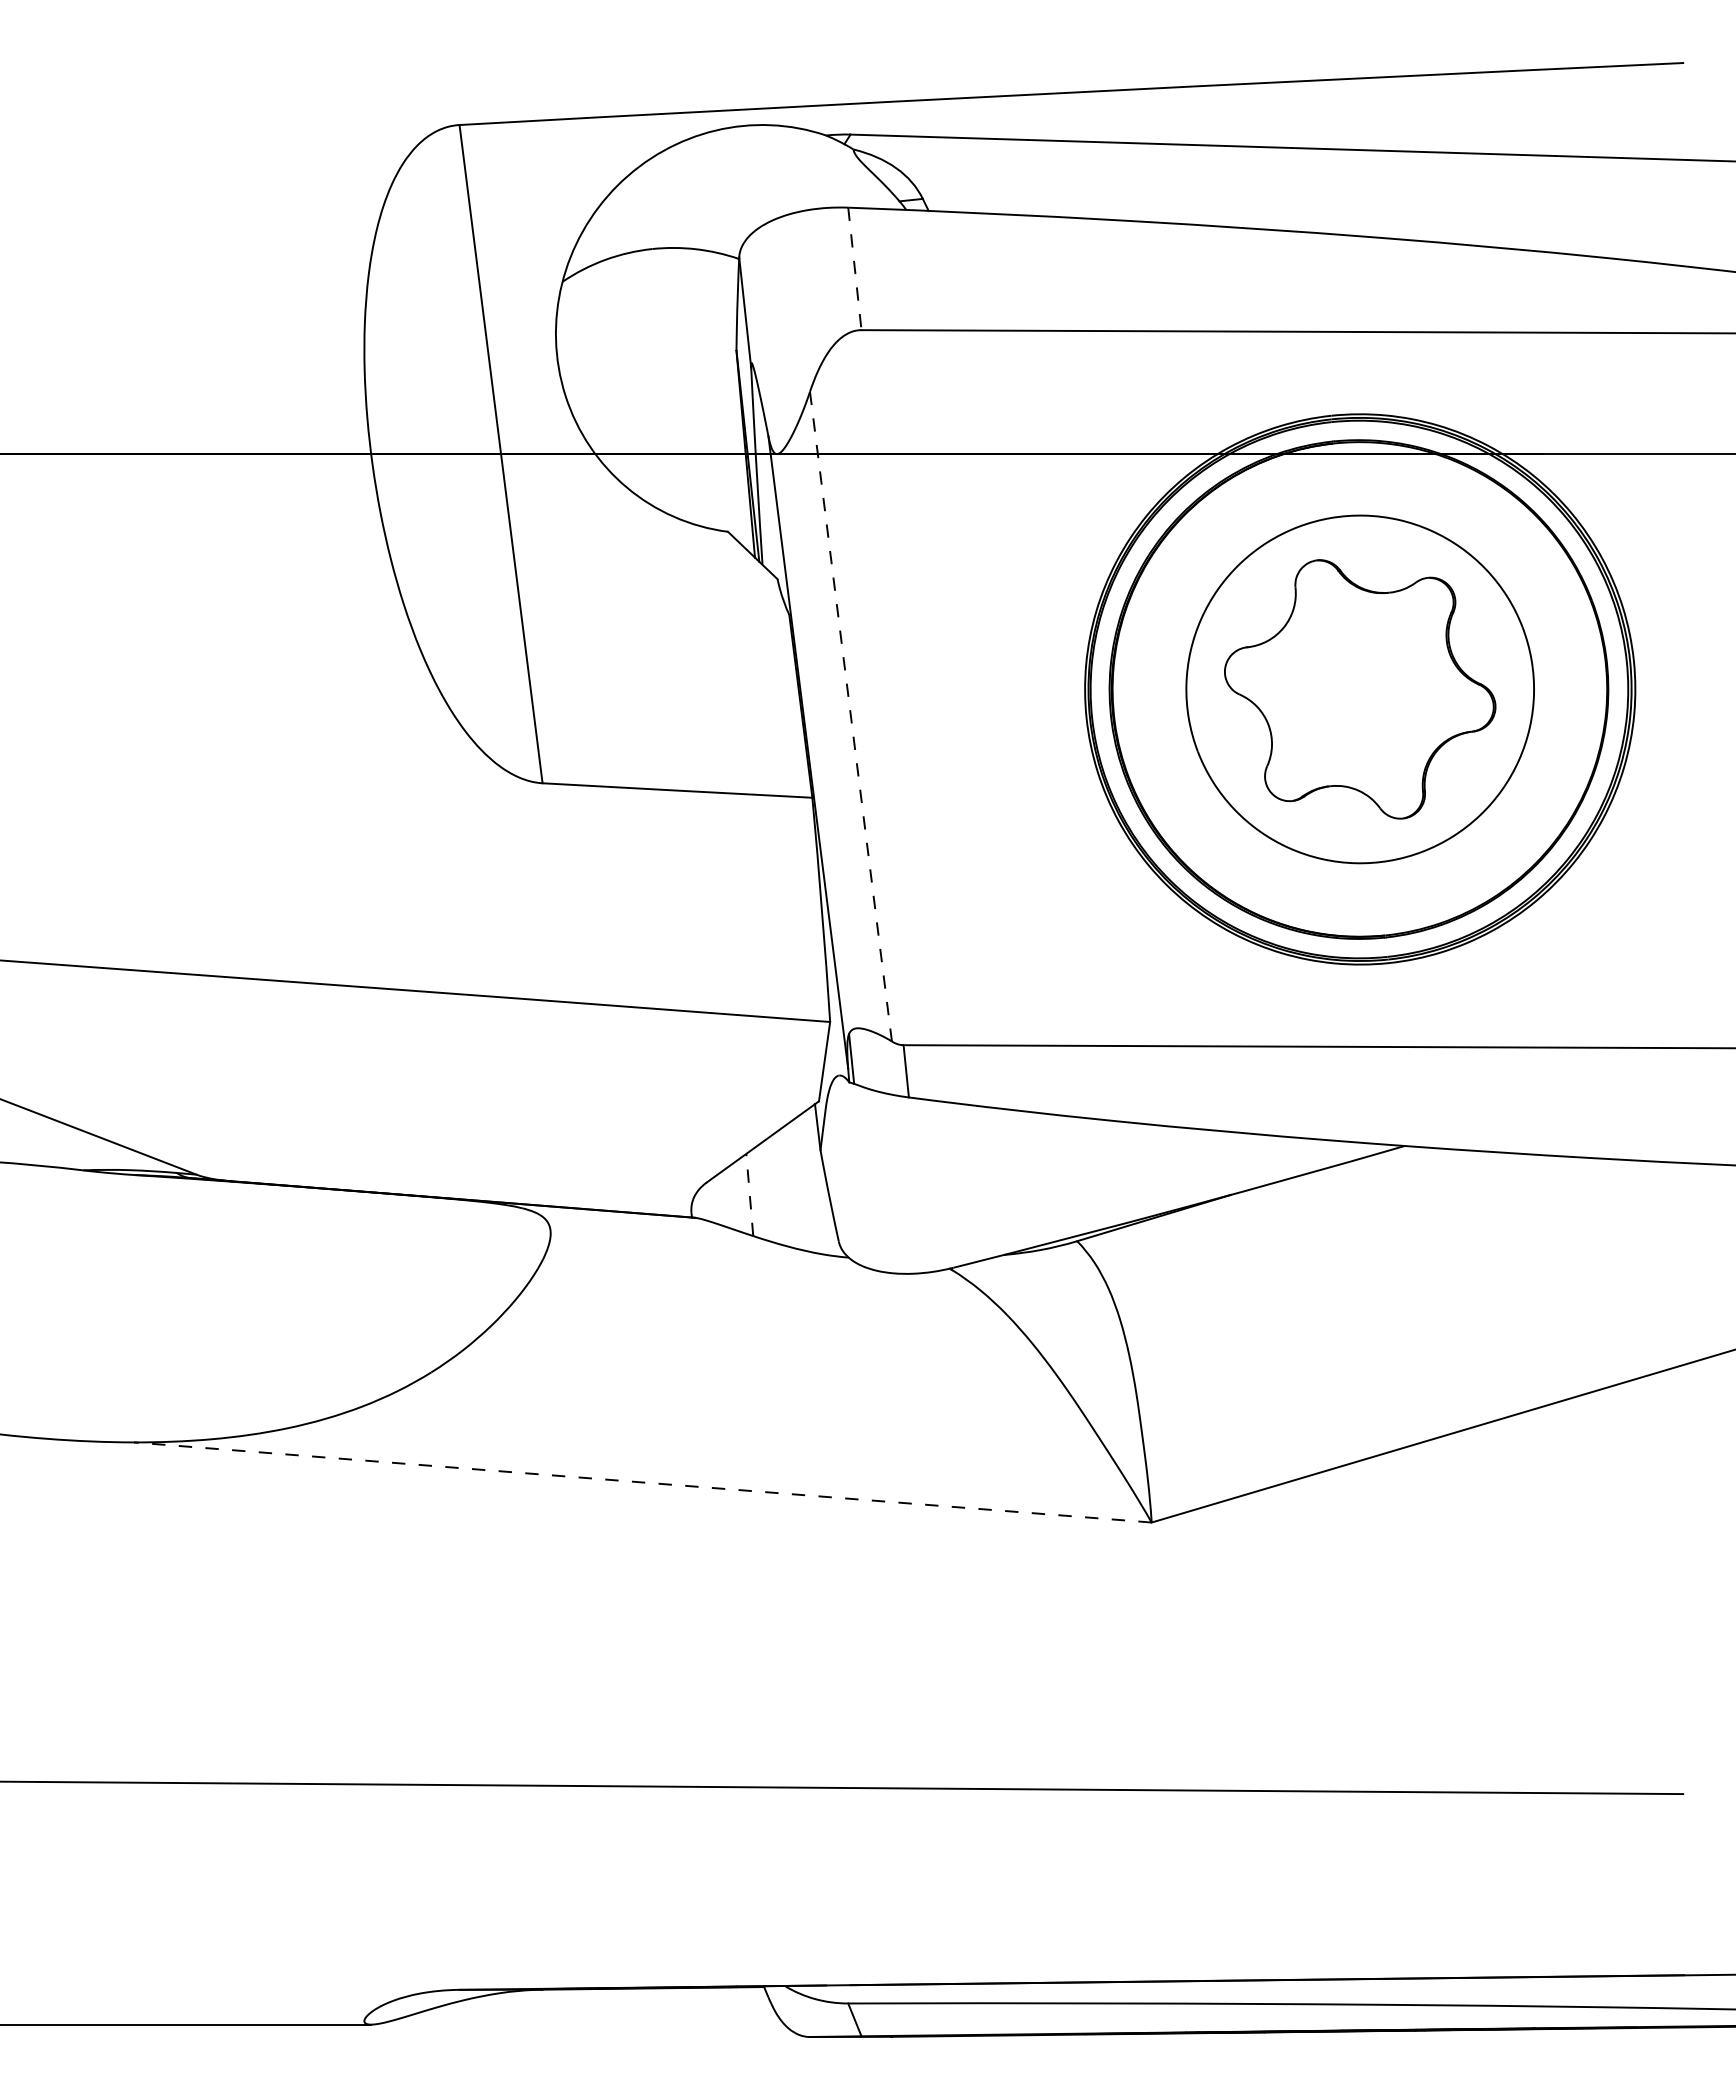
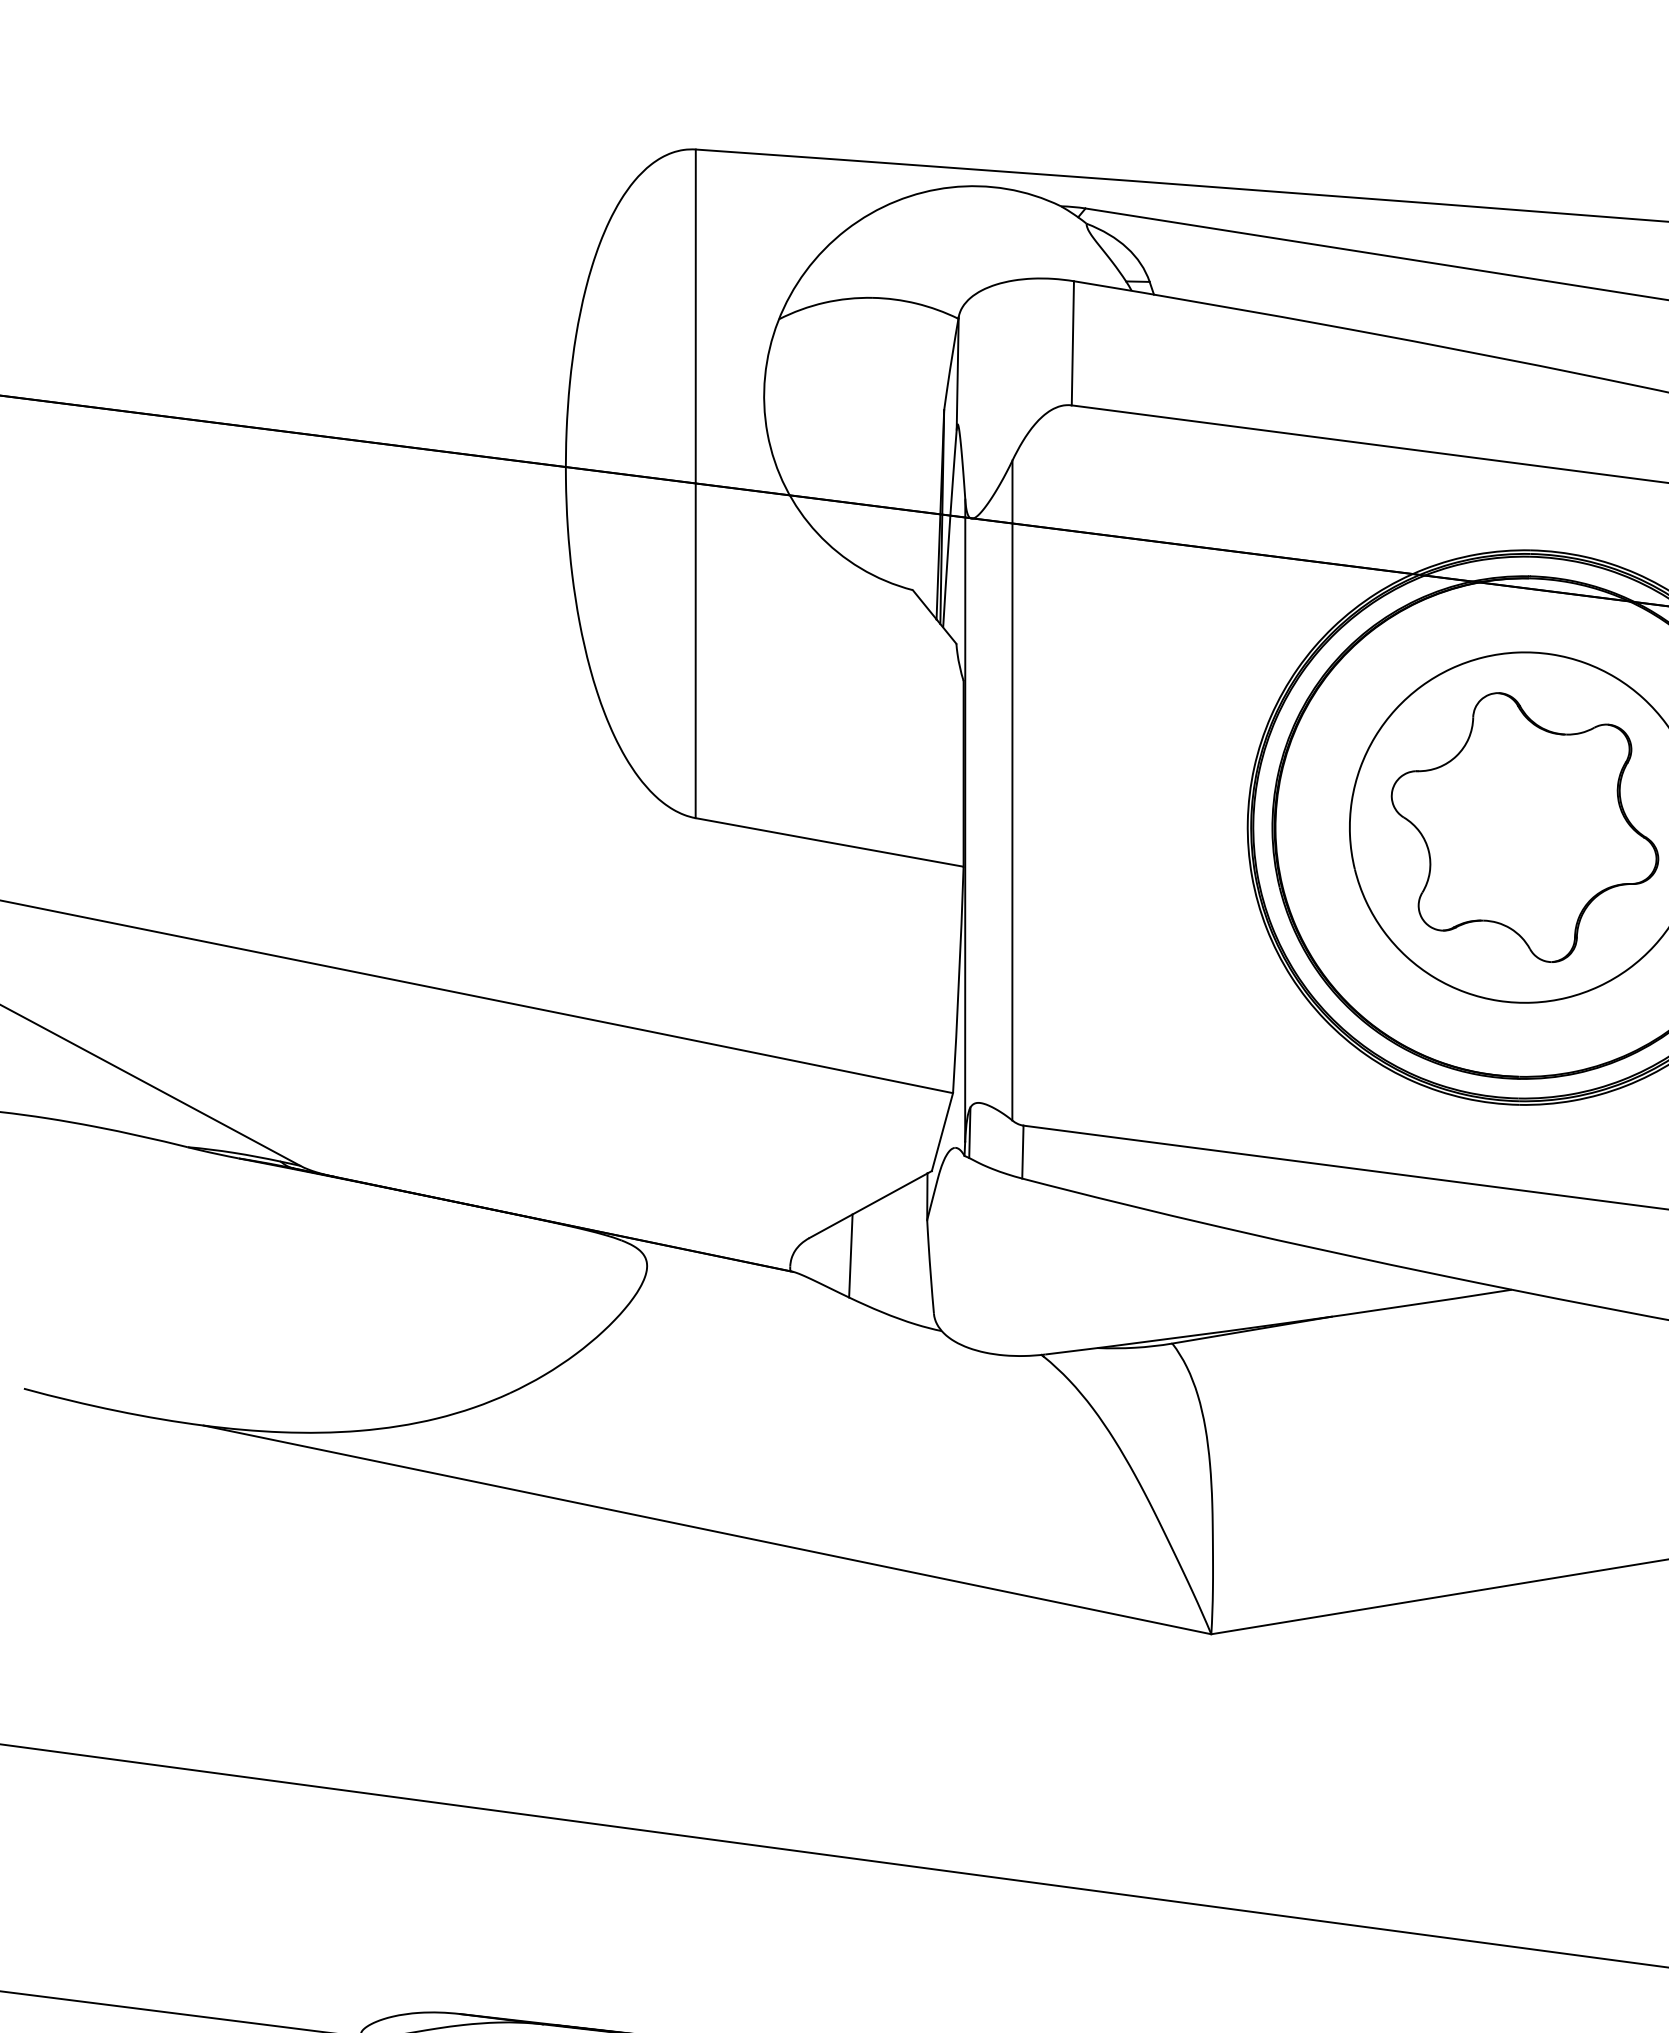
line: (854, 268) -> (1072, 342), dashed -> solid
line: (851, 717) -> (1012, 791), dashed -> solid
line: (749, 1194) -> (850, 1255), dashed -> solid
line: (642, 1482) -> (707, 1529), dashed -> solid

